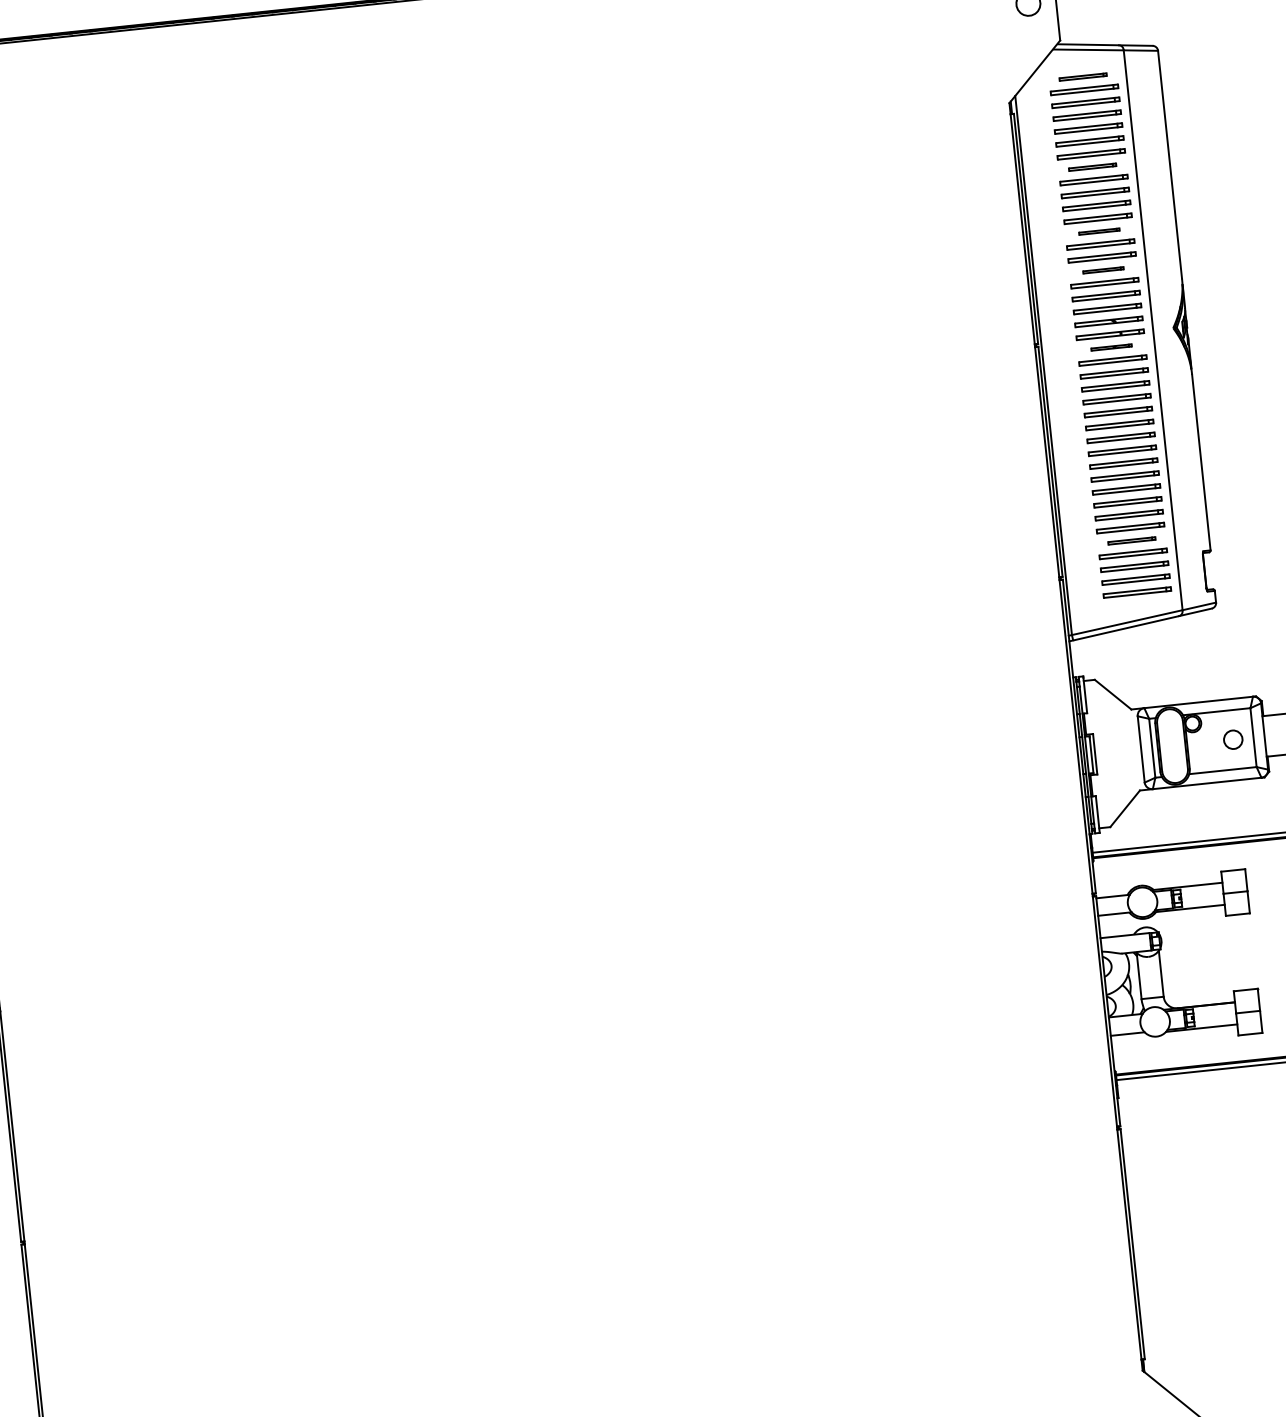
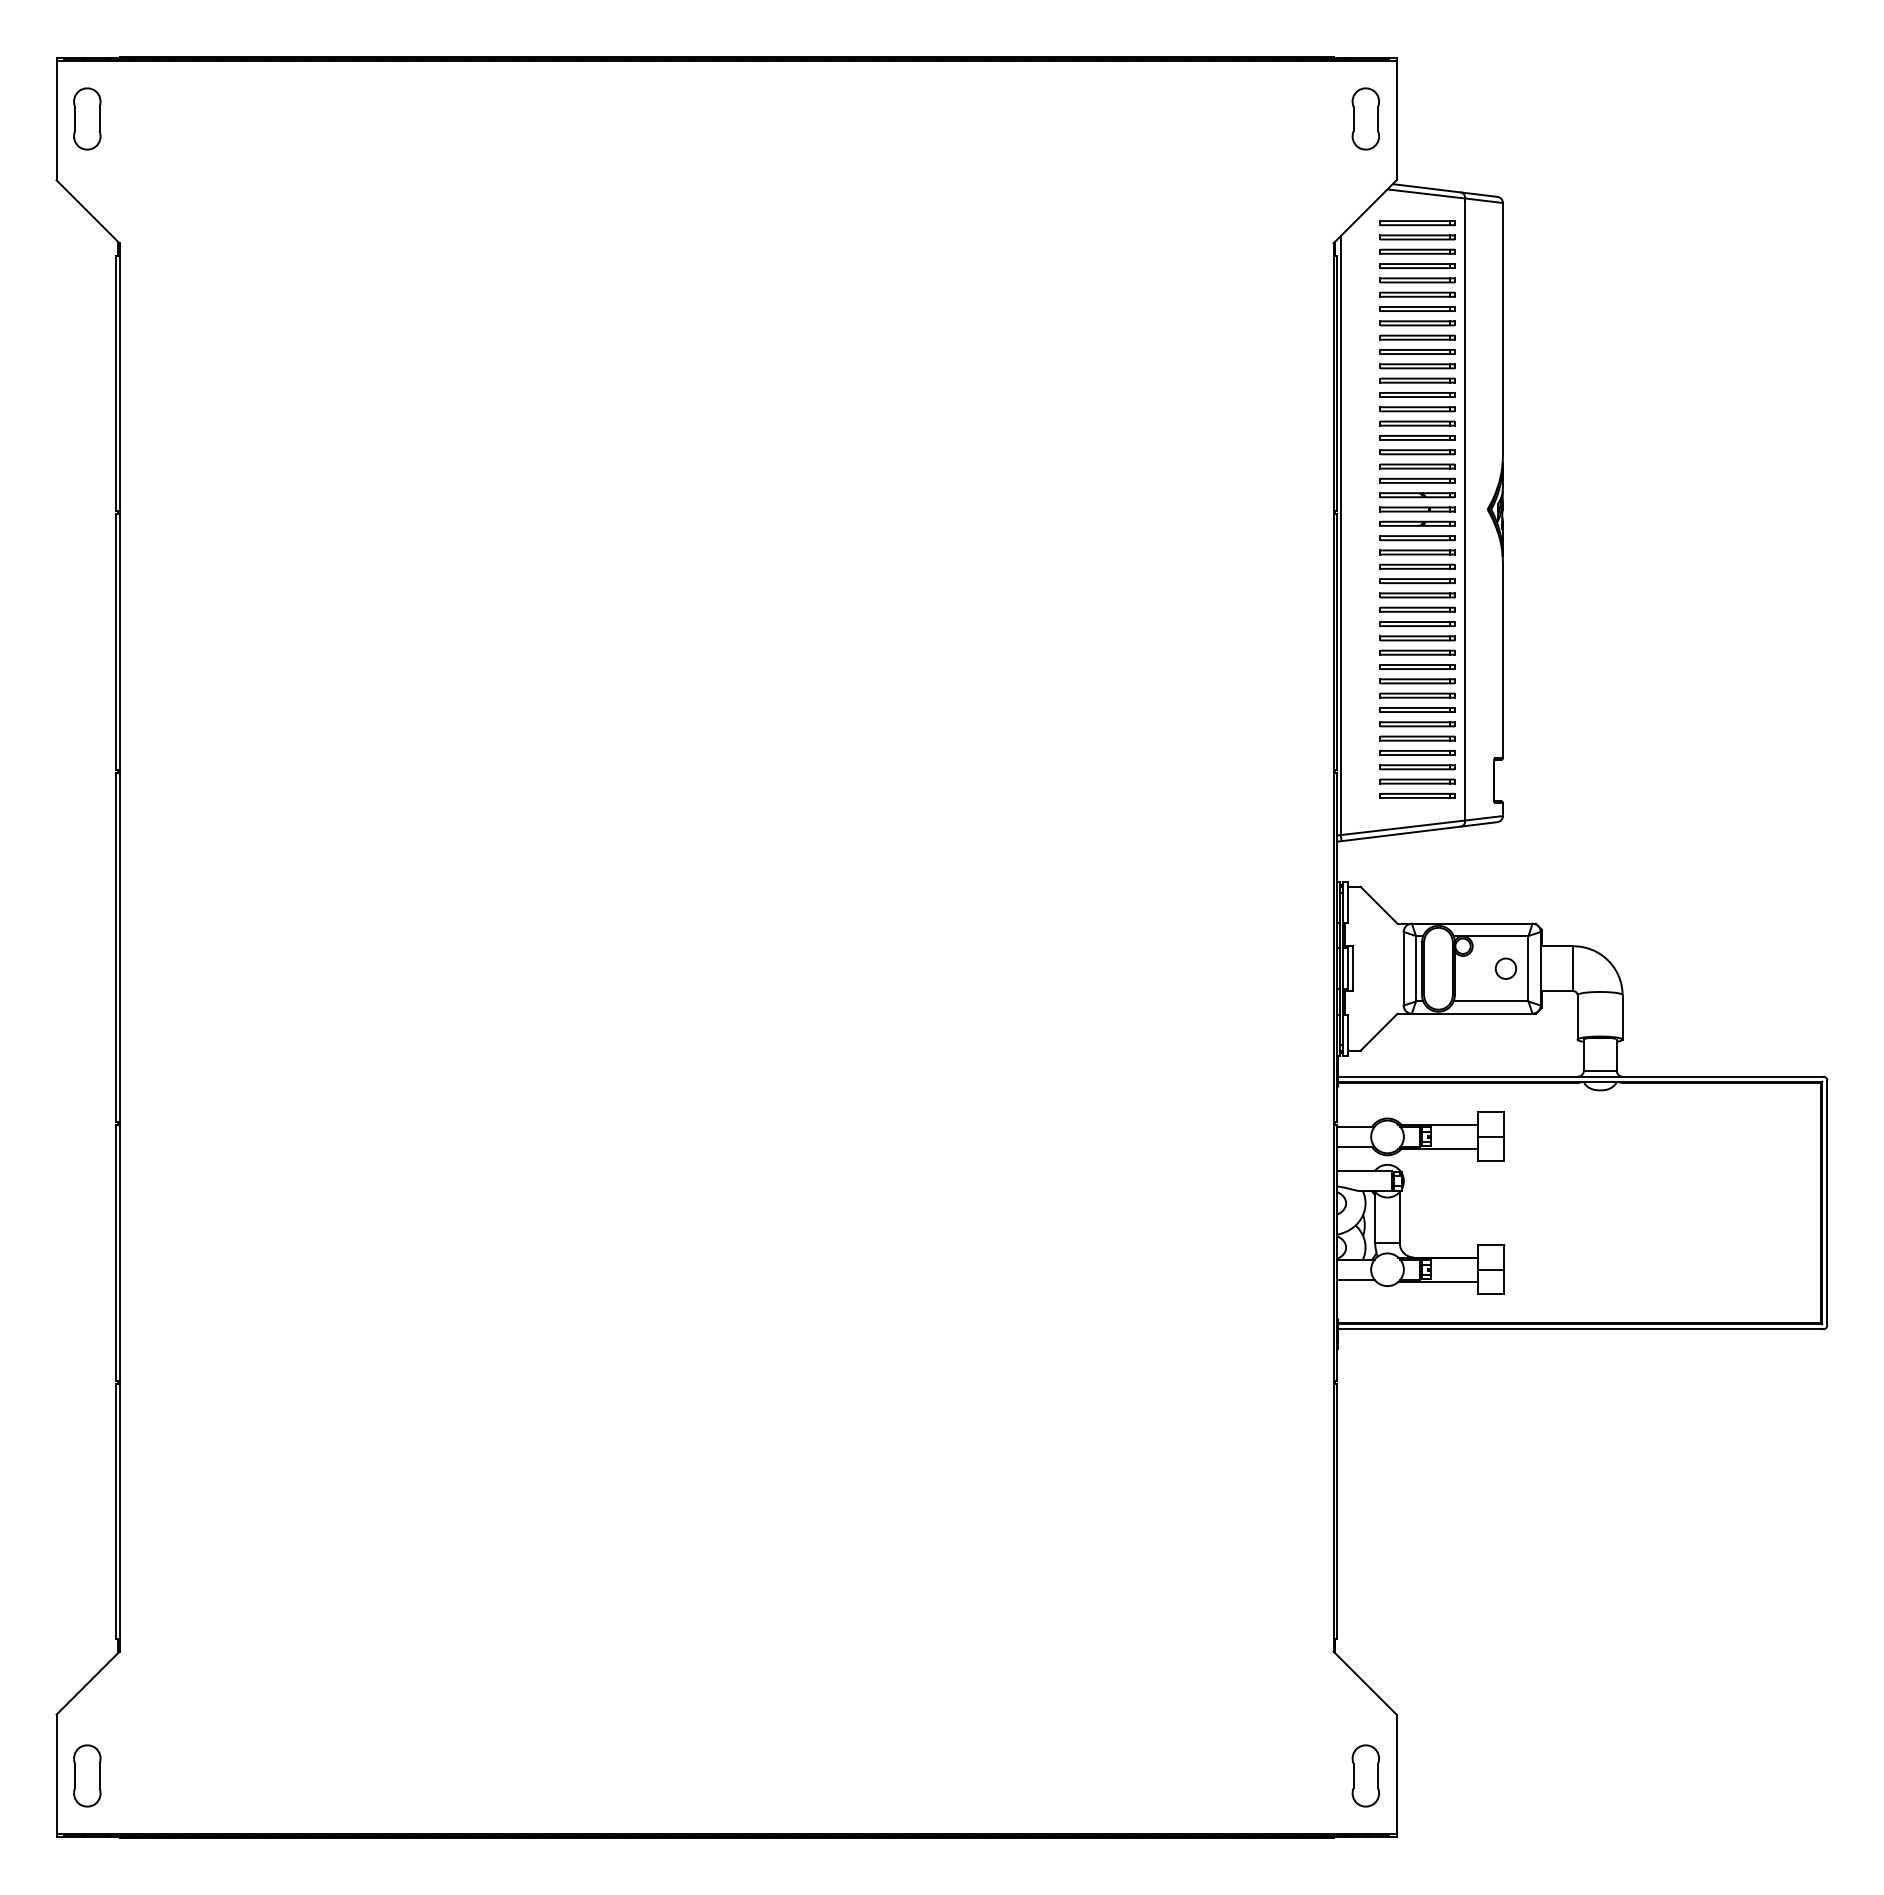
part: (1083, 77) -> (1417, 223), size x1.43
part: (1092, 167) -> (1417, 323), size x1.43
part: (1099, 231) -> (1417, 394), size x1.67
part: (1103, 269) -> (1417, 437), size x1.67
part: (1111, 347) -> (1417, 523), size x1.67
part: (1131, 540) -> (1417, 738), size x1.43

